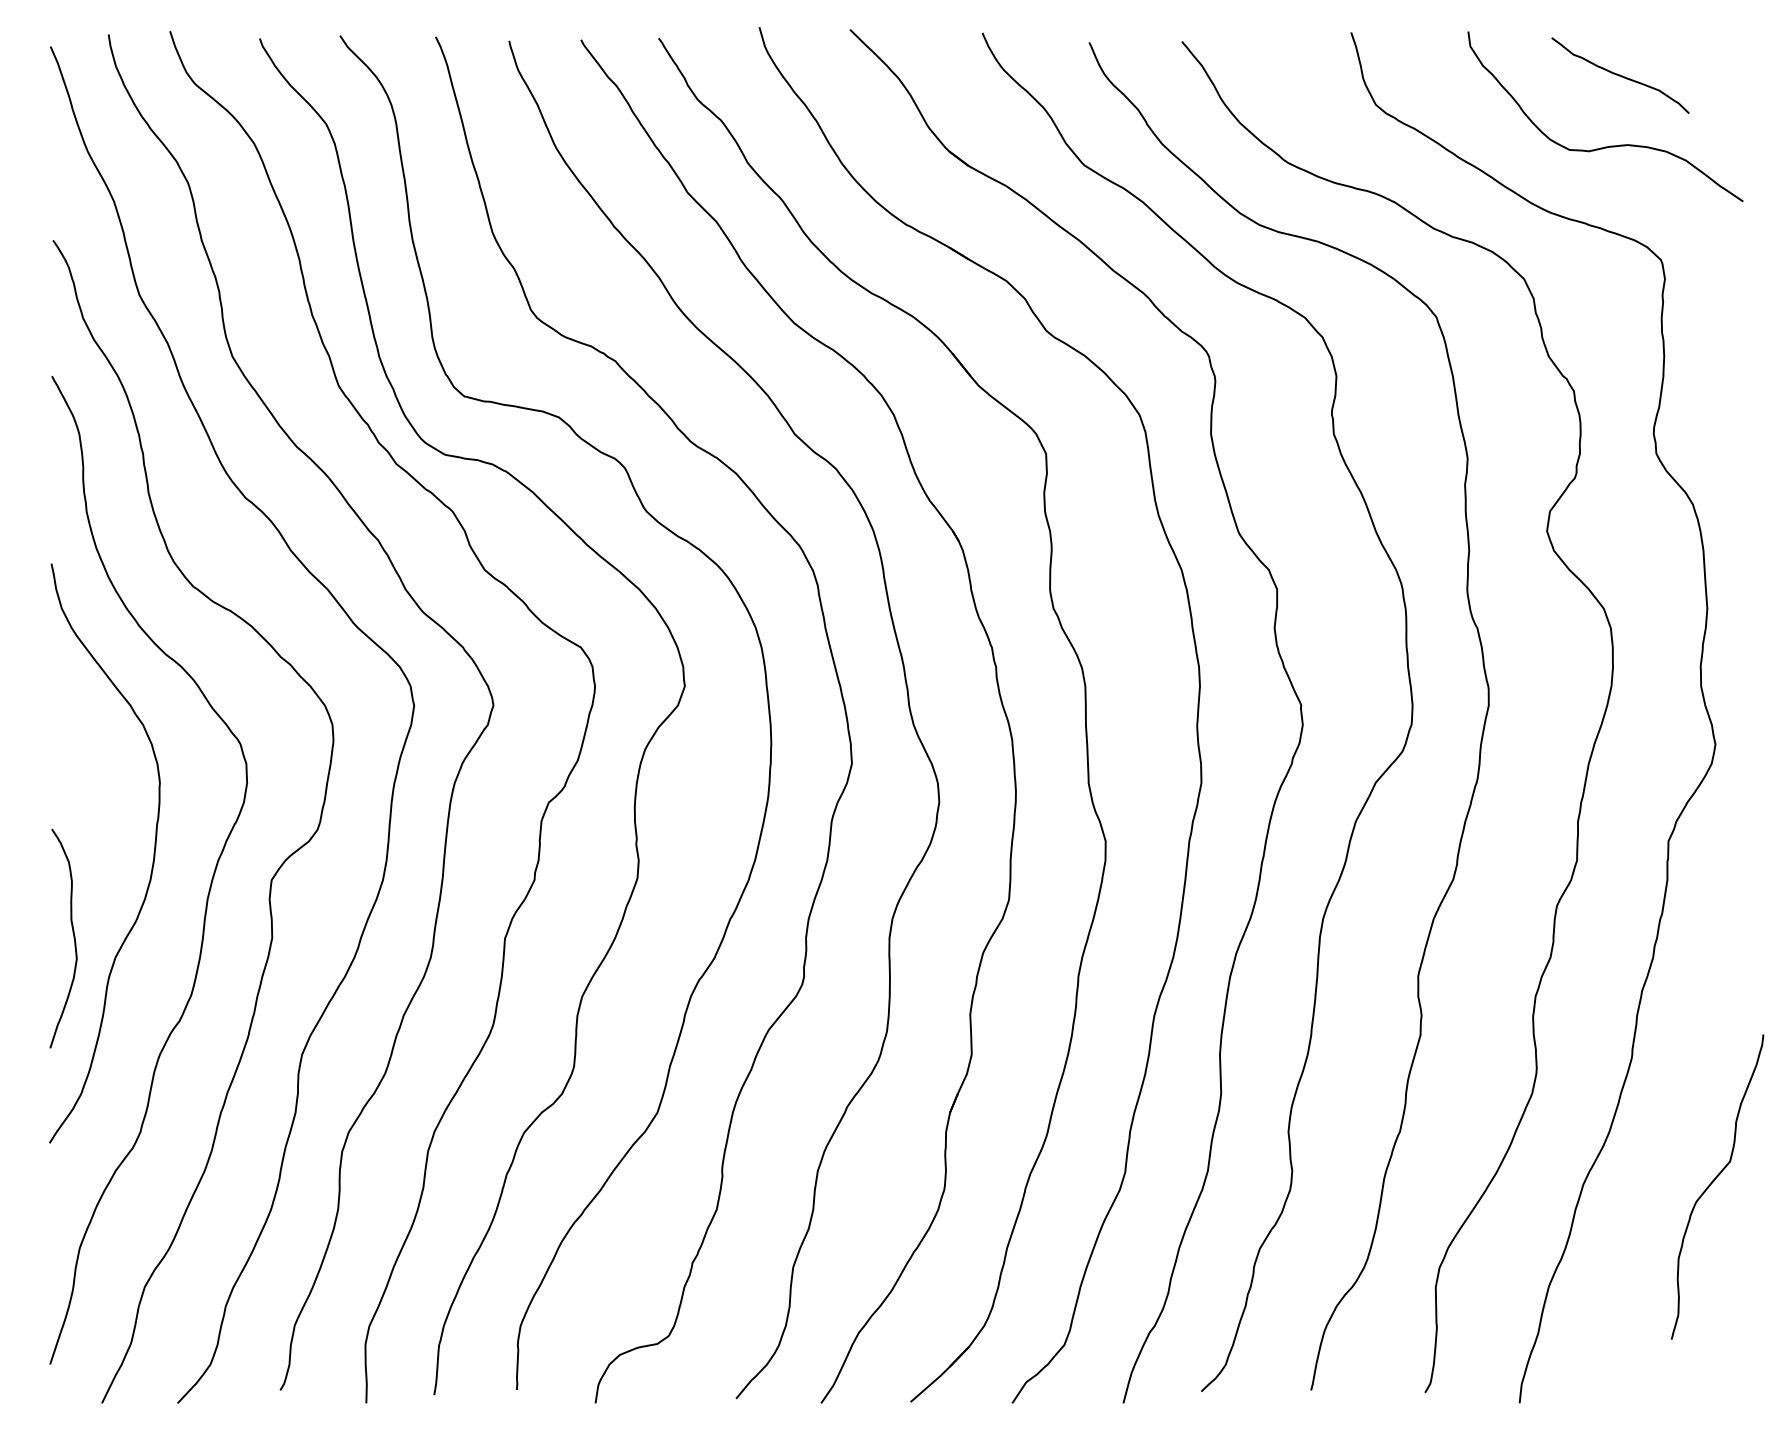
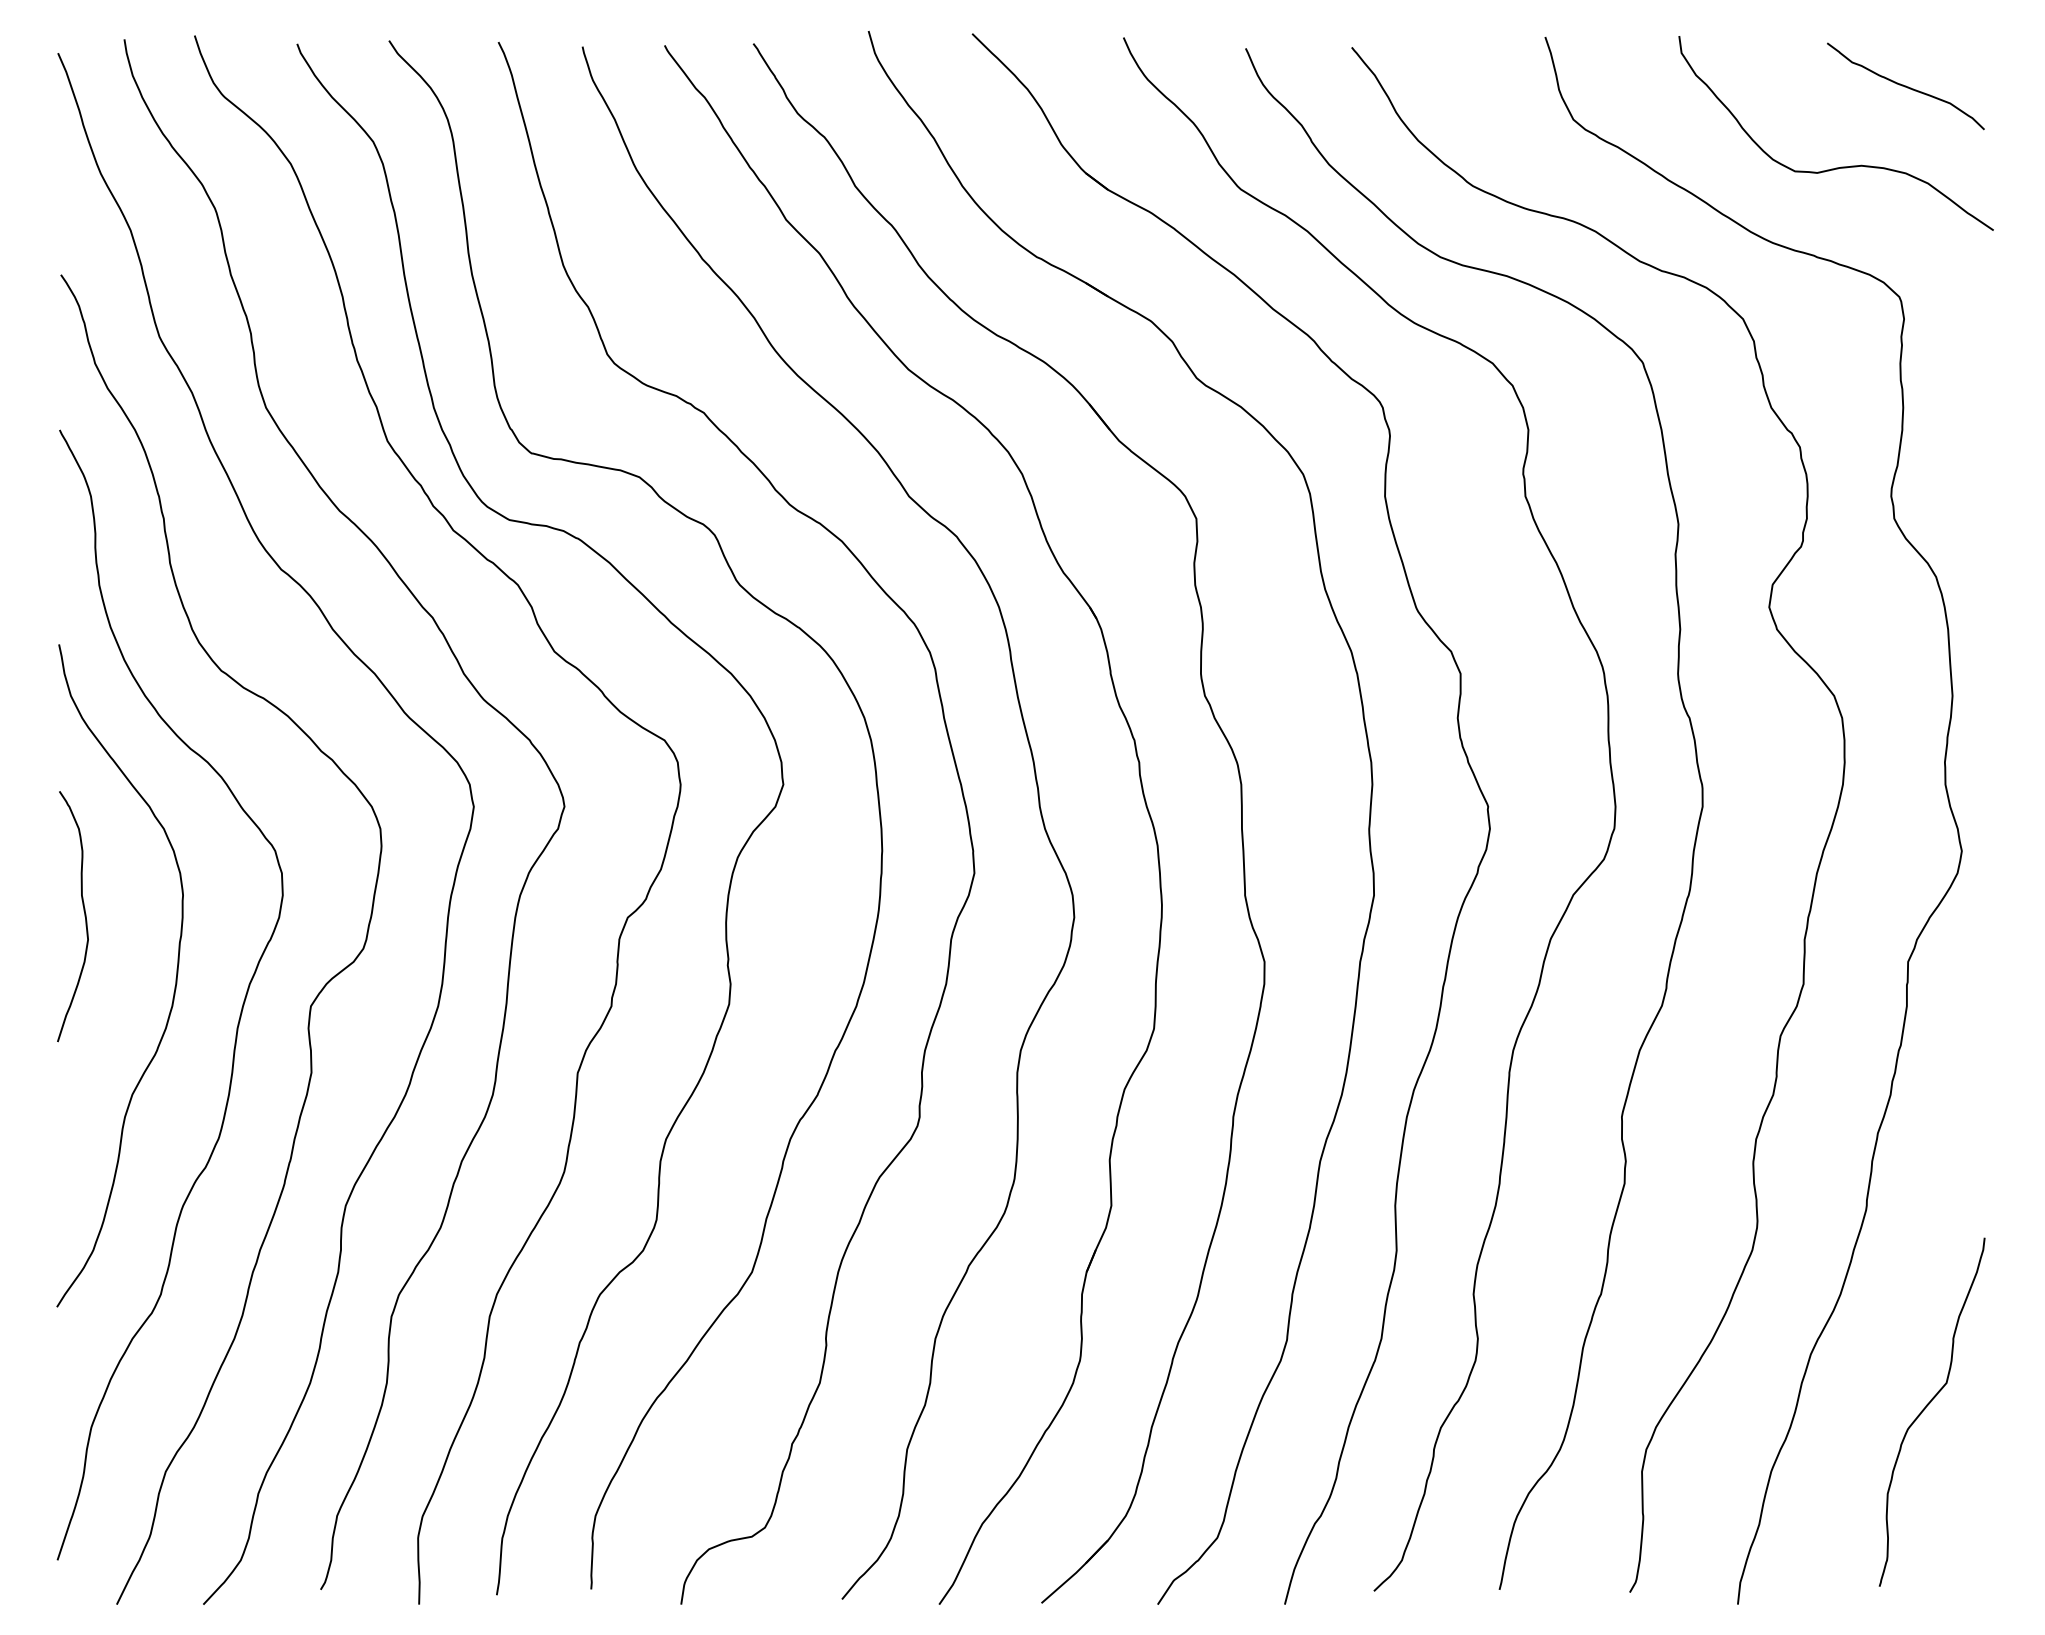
curve: (1620, 75) -> (1905, 86), moved
curve: (73, 938) -> (84, 916), moved
curve: (1713, 1182) -> (1927, 1406), moved

